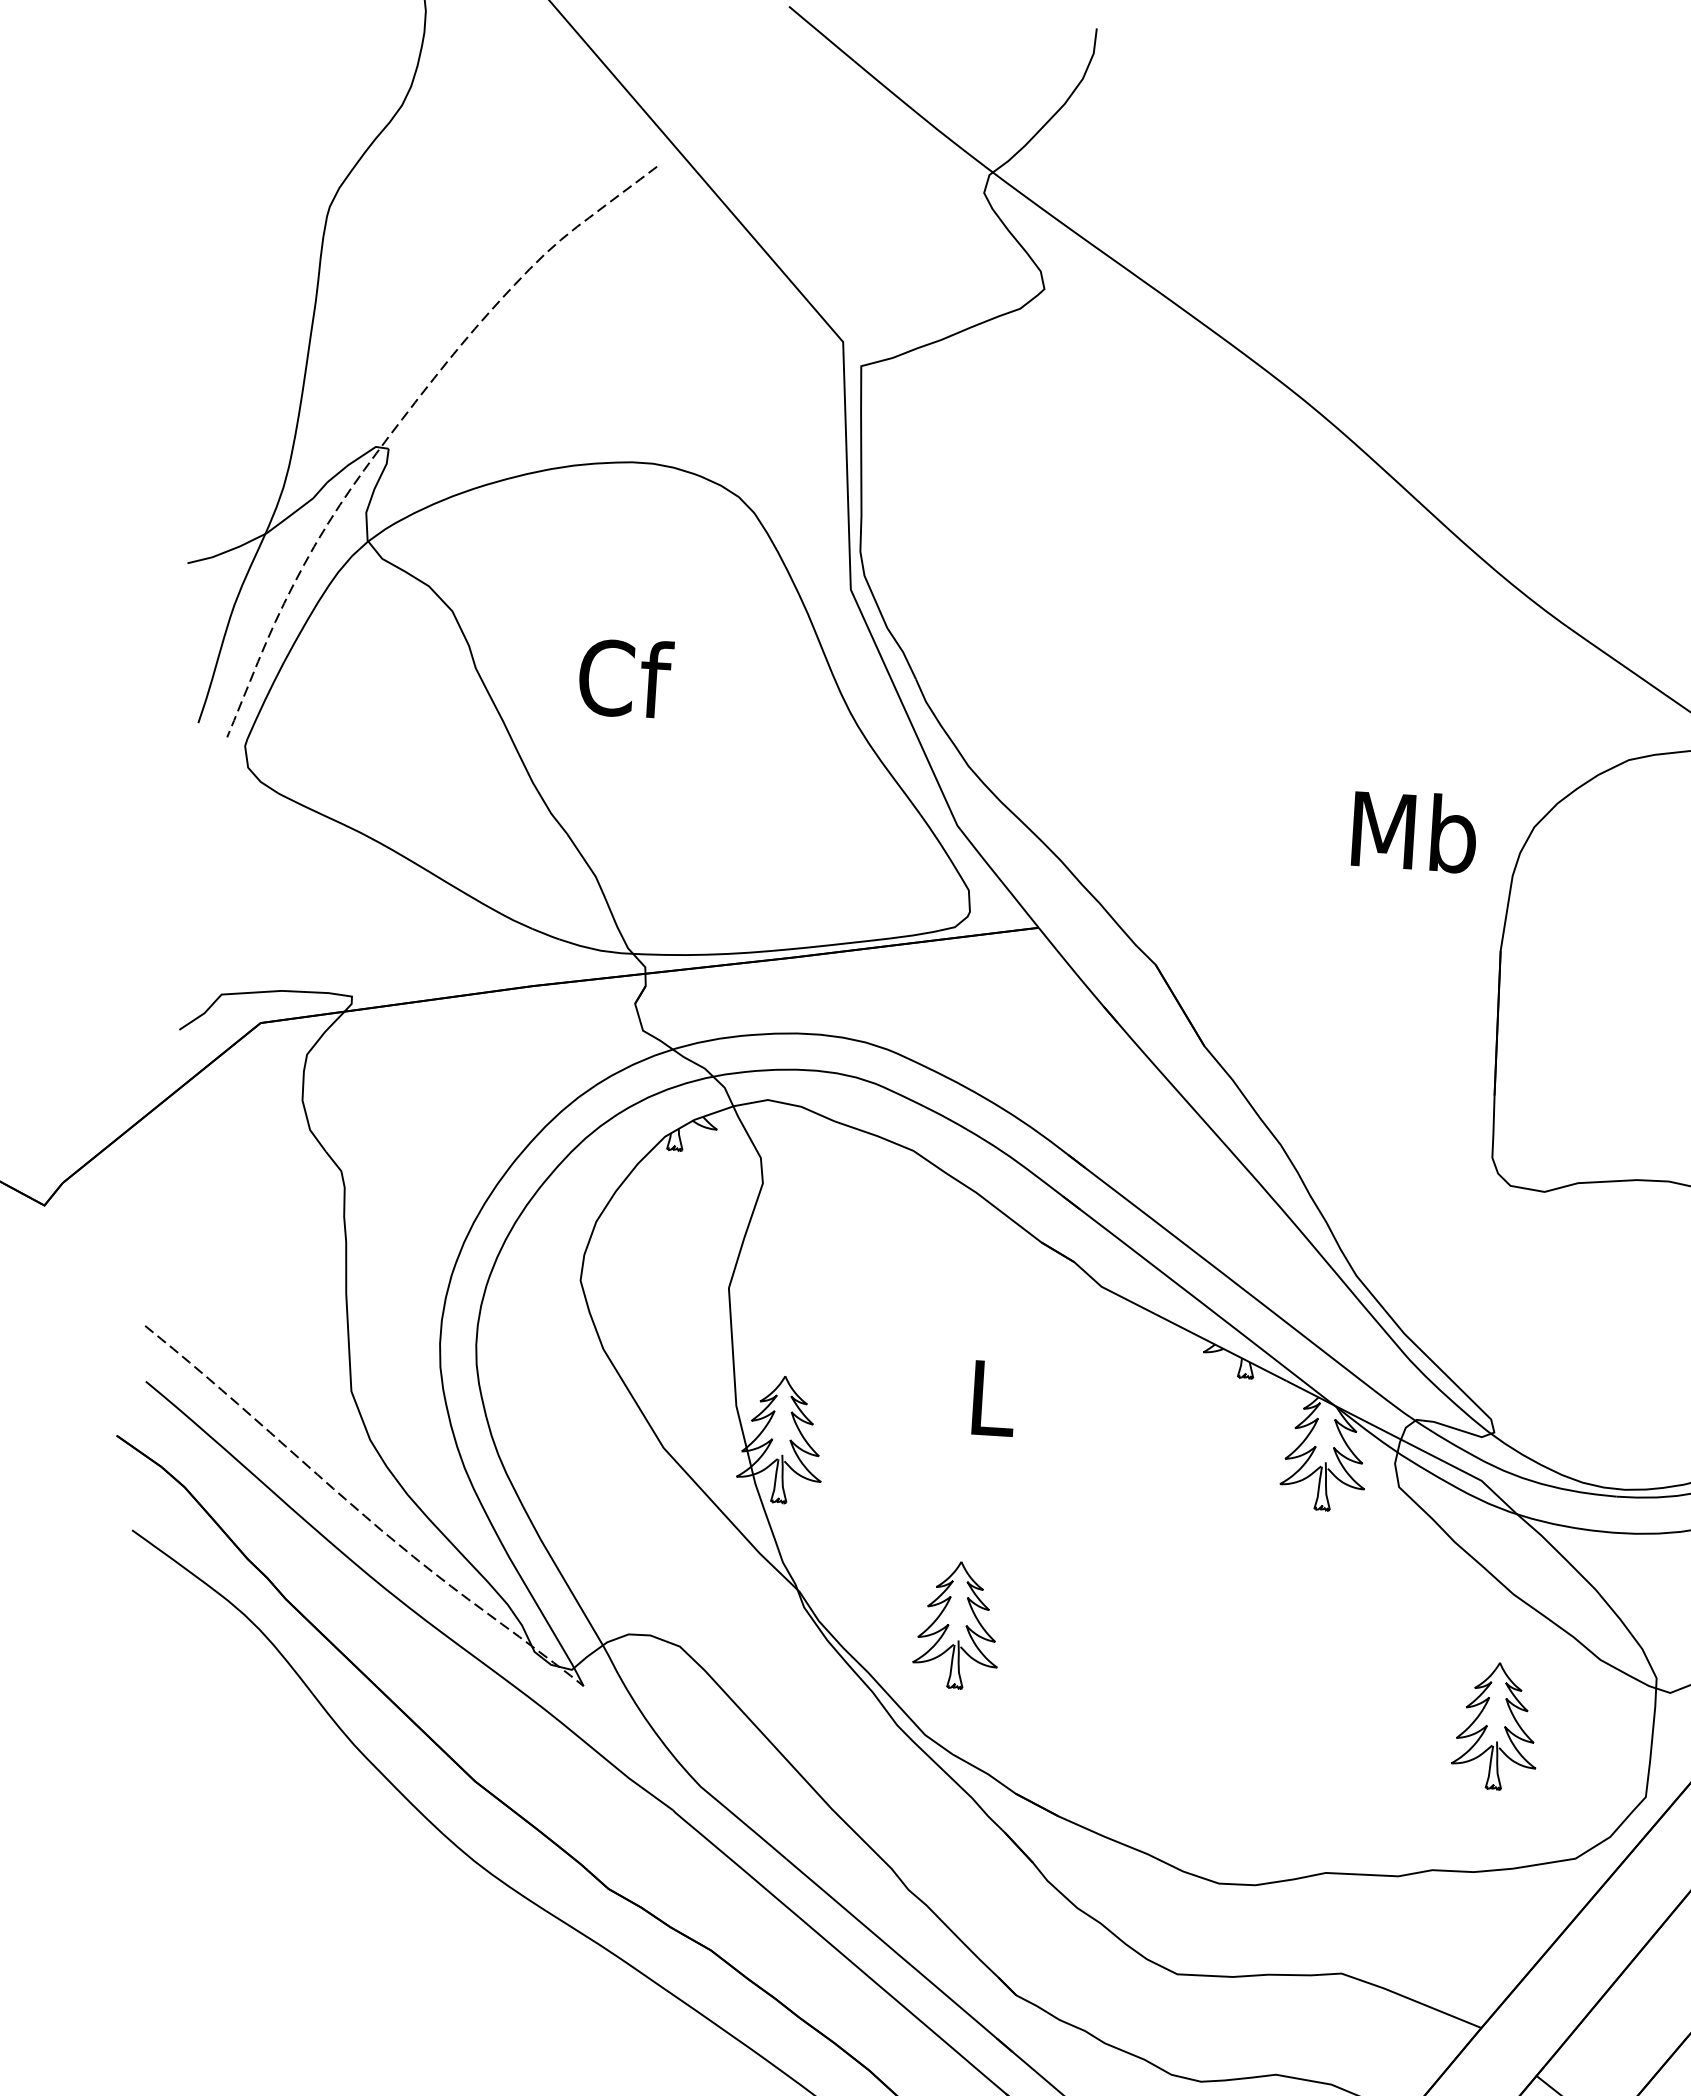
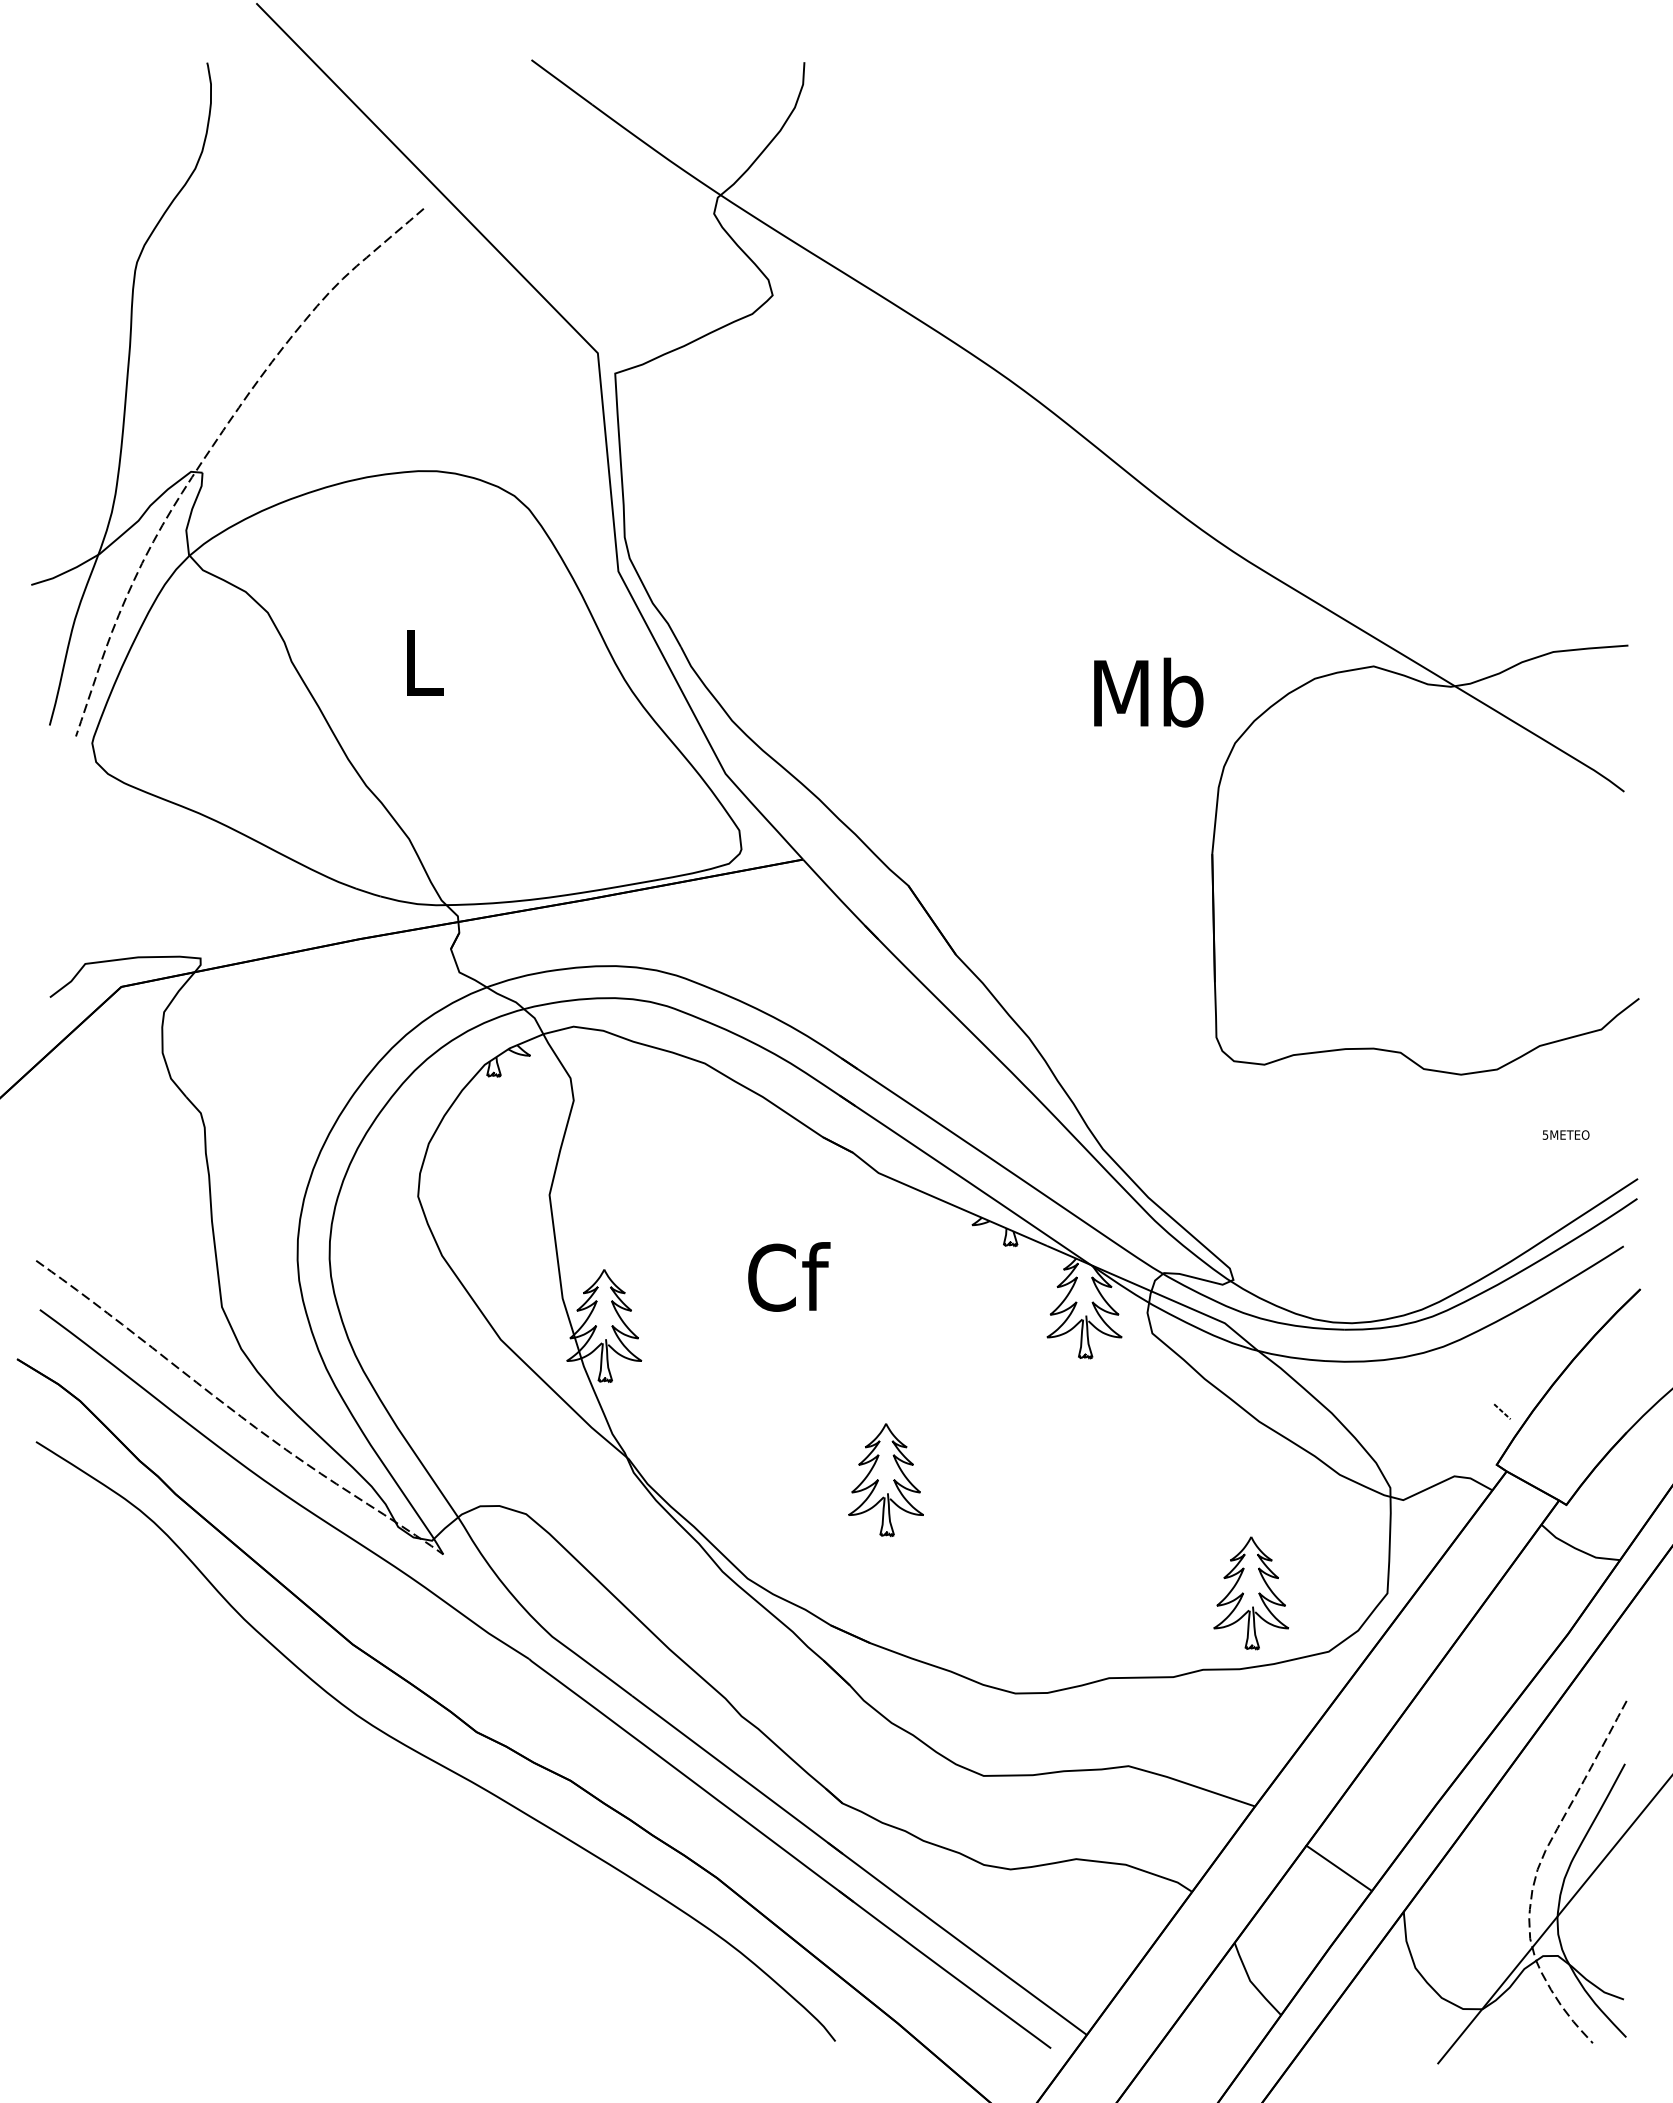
text: (625, 678) -> (424, 662), Cf -> L
text: (1414, 831) -> (1148, 692), moved
text: (993, 1397) -> (789, 1276), L -> Cf
part: (956, 1624) -> (885, 1479), moved
part: (1495, 1726) -> (1250, 1593), moved

